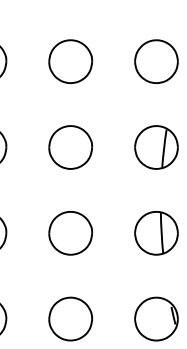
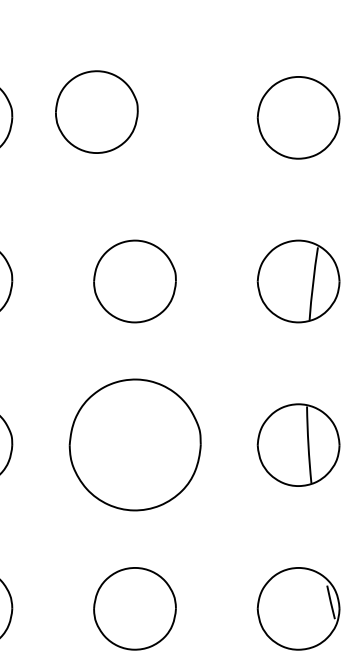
part: (70, 61) -> (96, 111), moved
part: (70, 233) -> (134, 445), size x1.6

